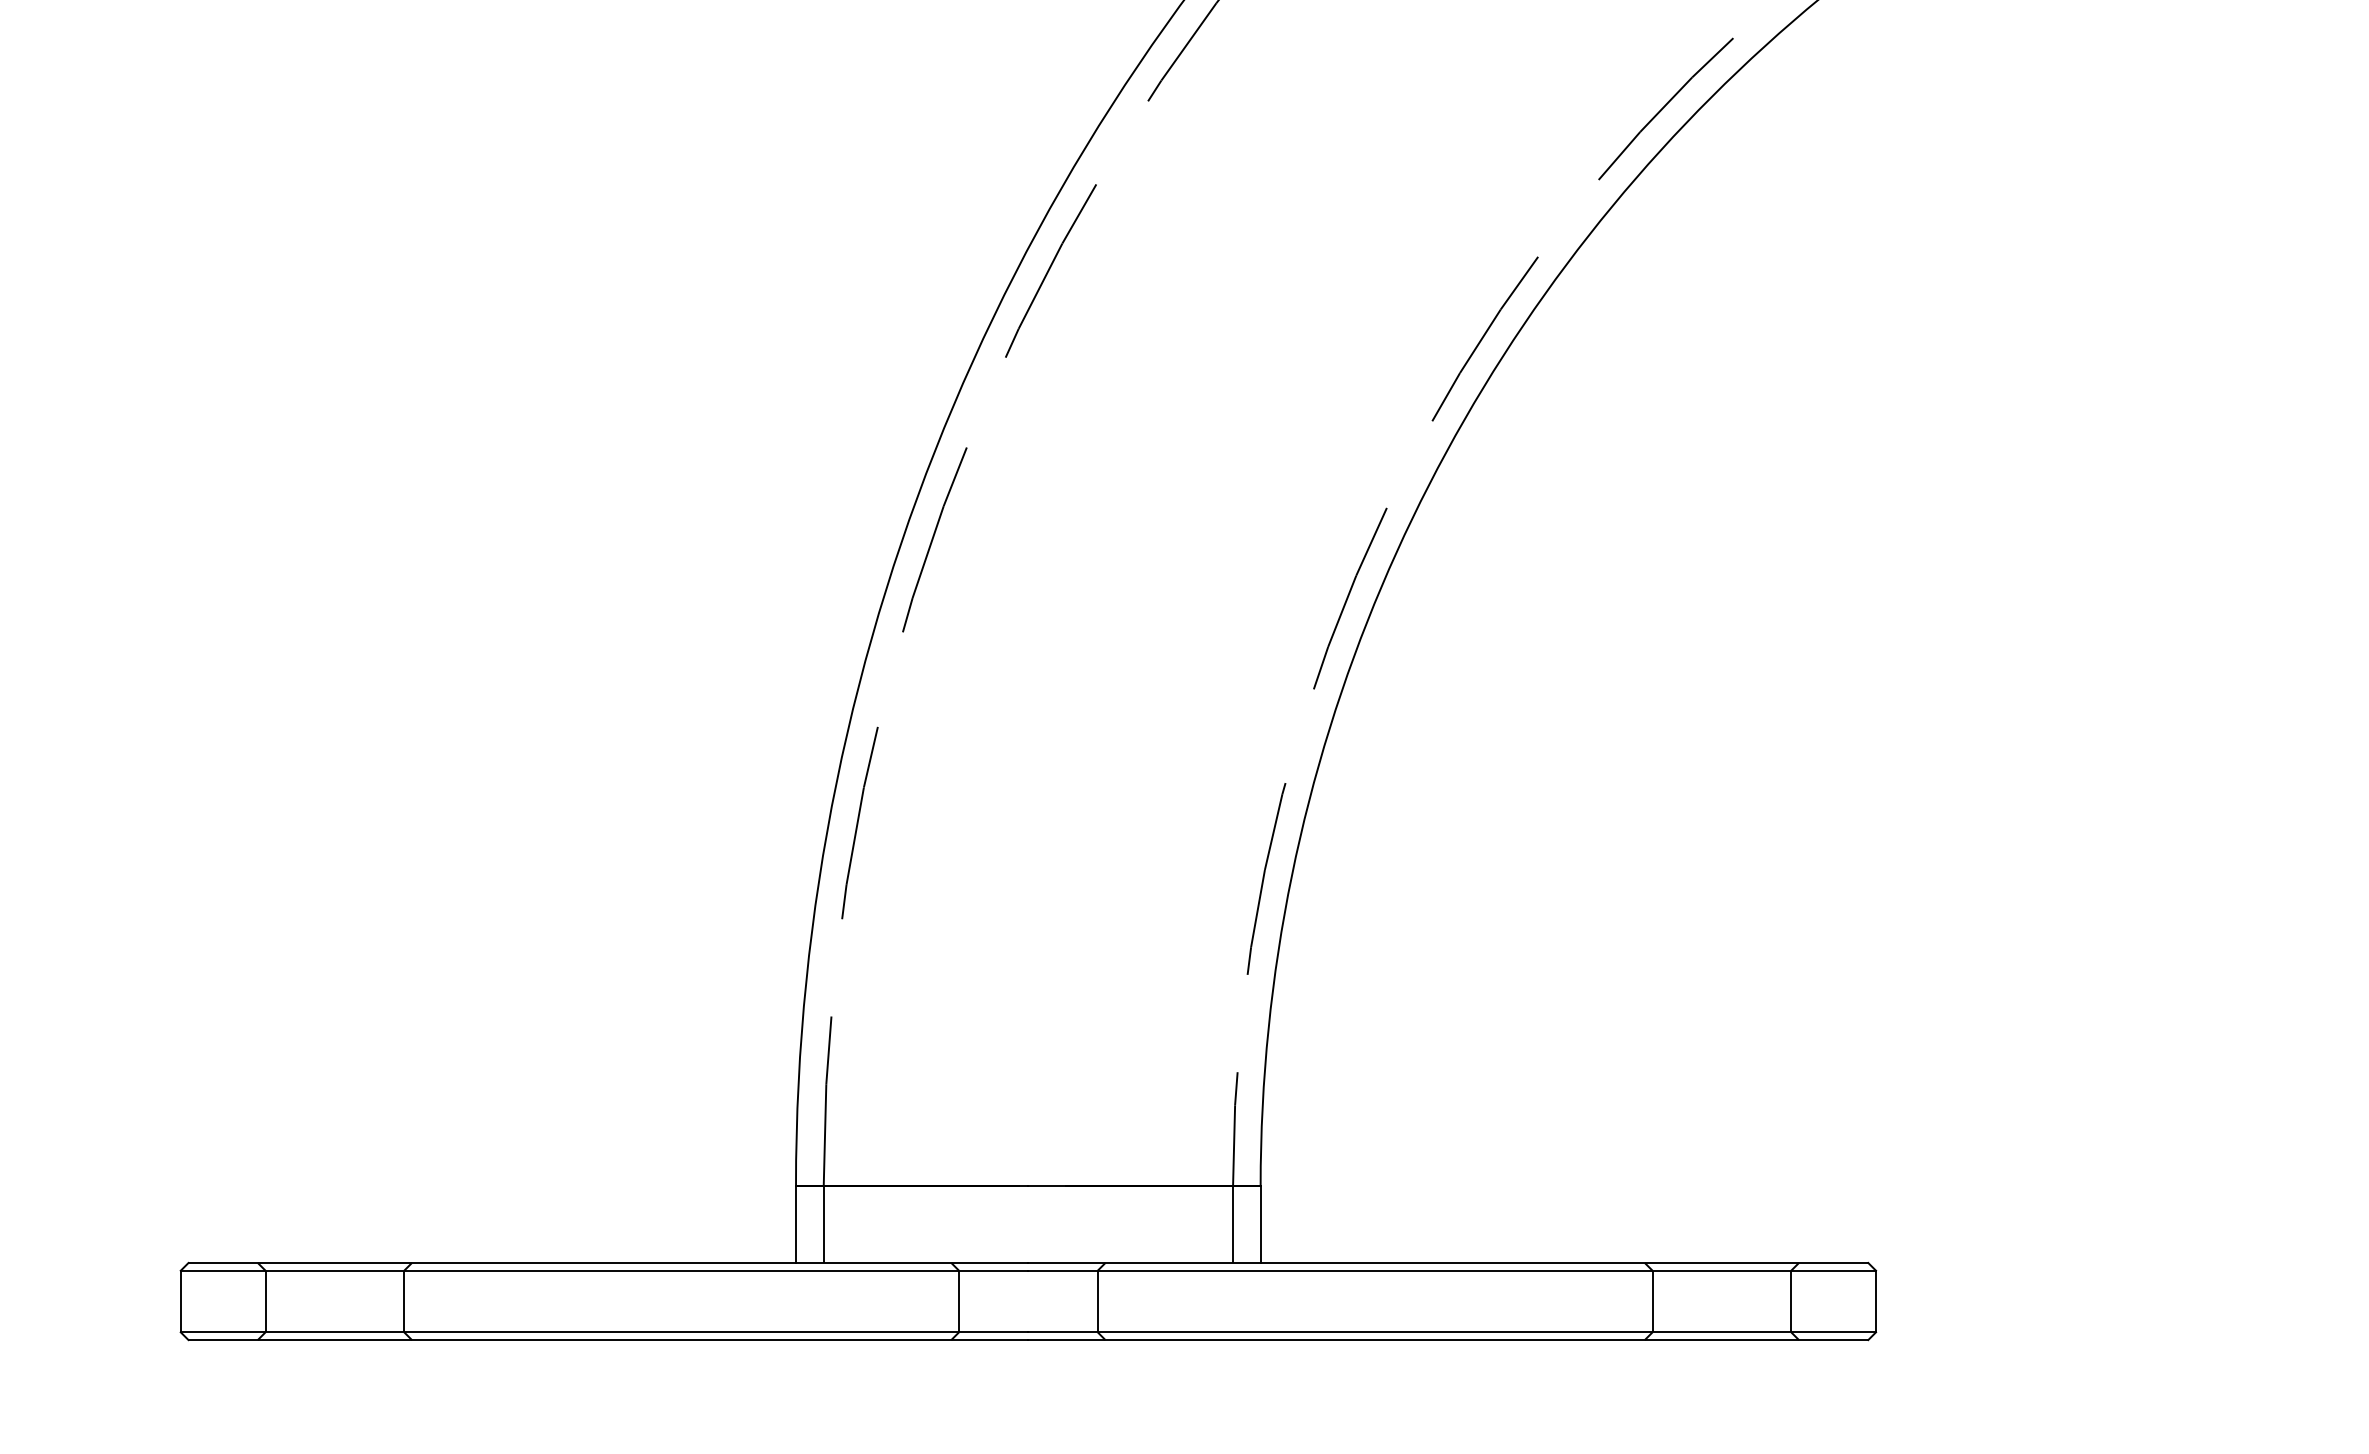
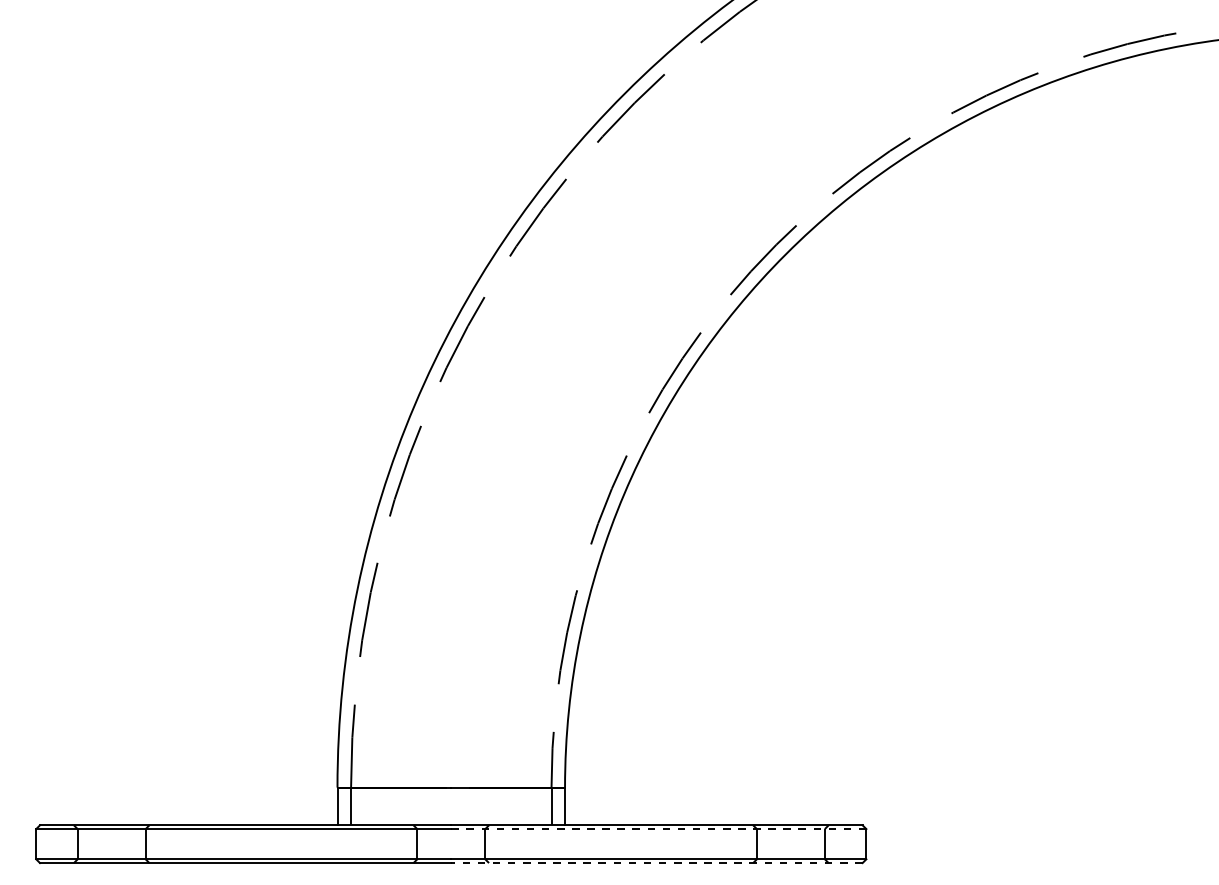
line: (1451, 1271) -> (658, 829), solid -> dashed
line: (1447, 1340) -> (656, 863), solid -> dashed

